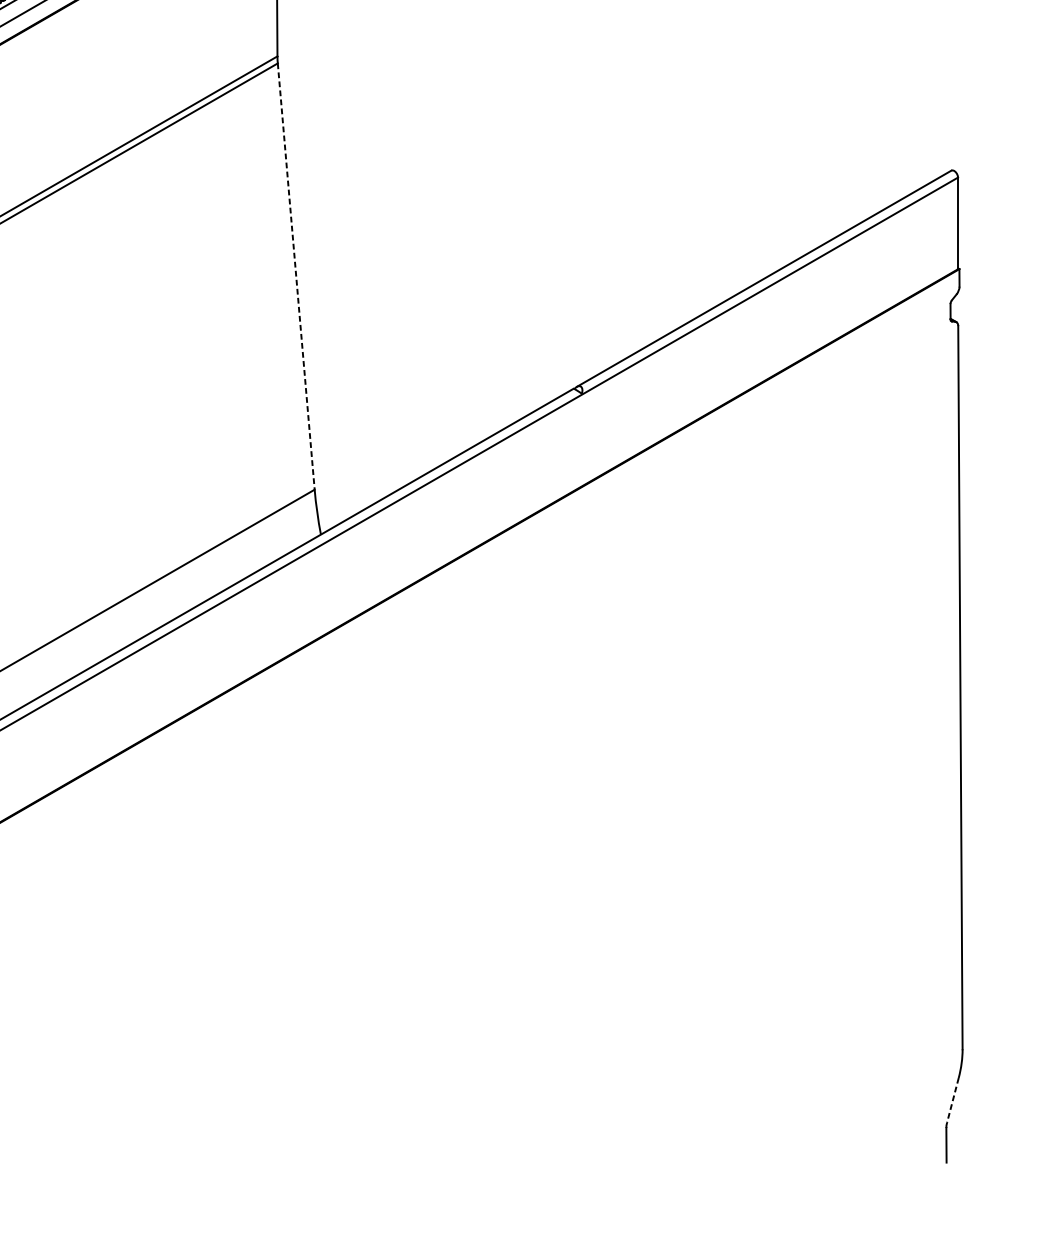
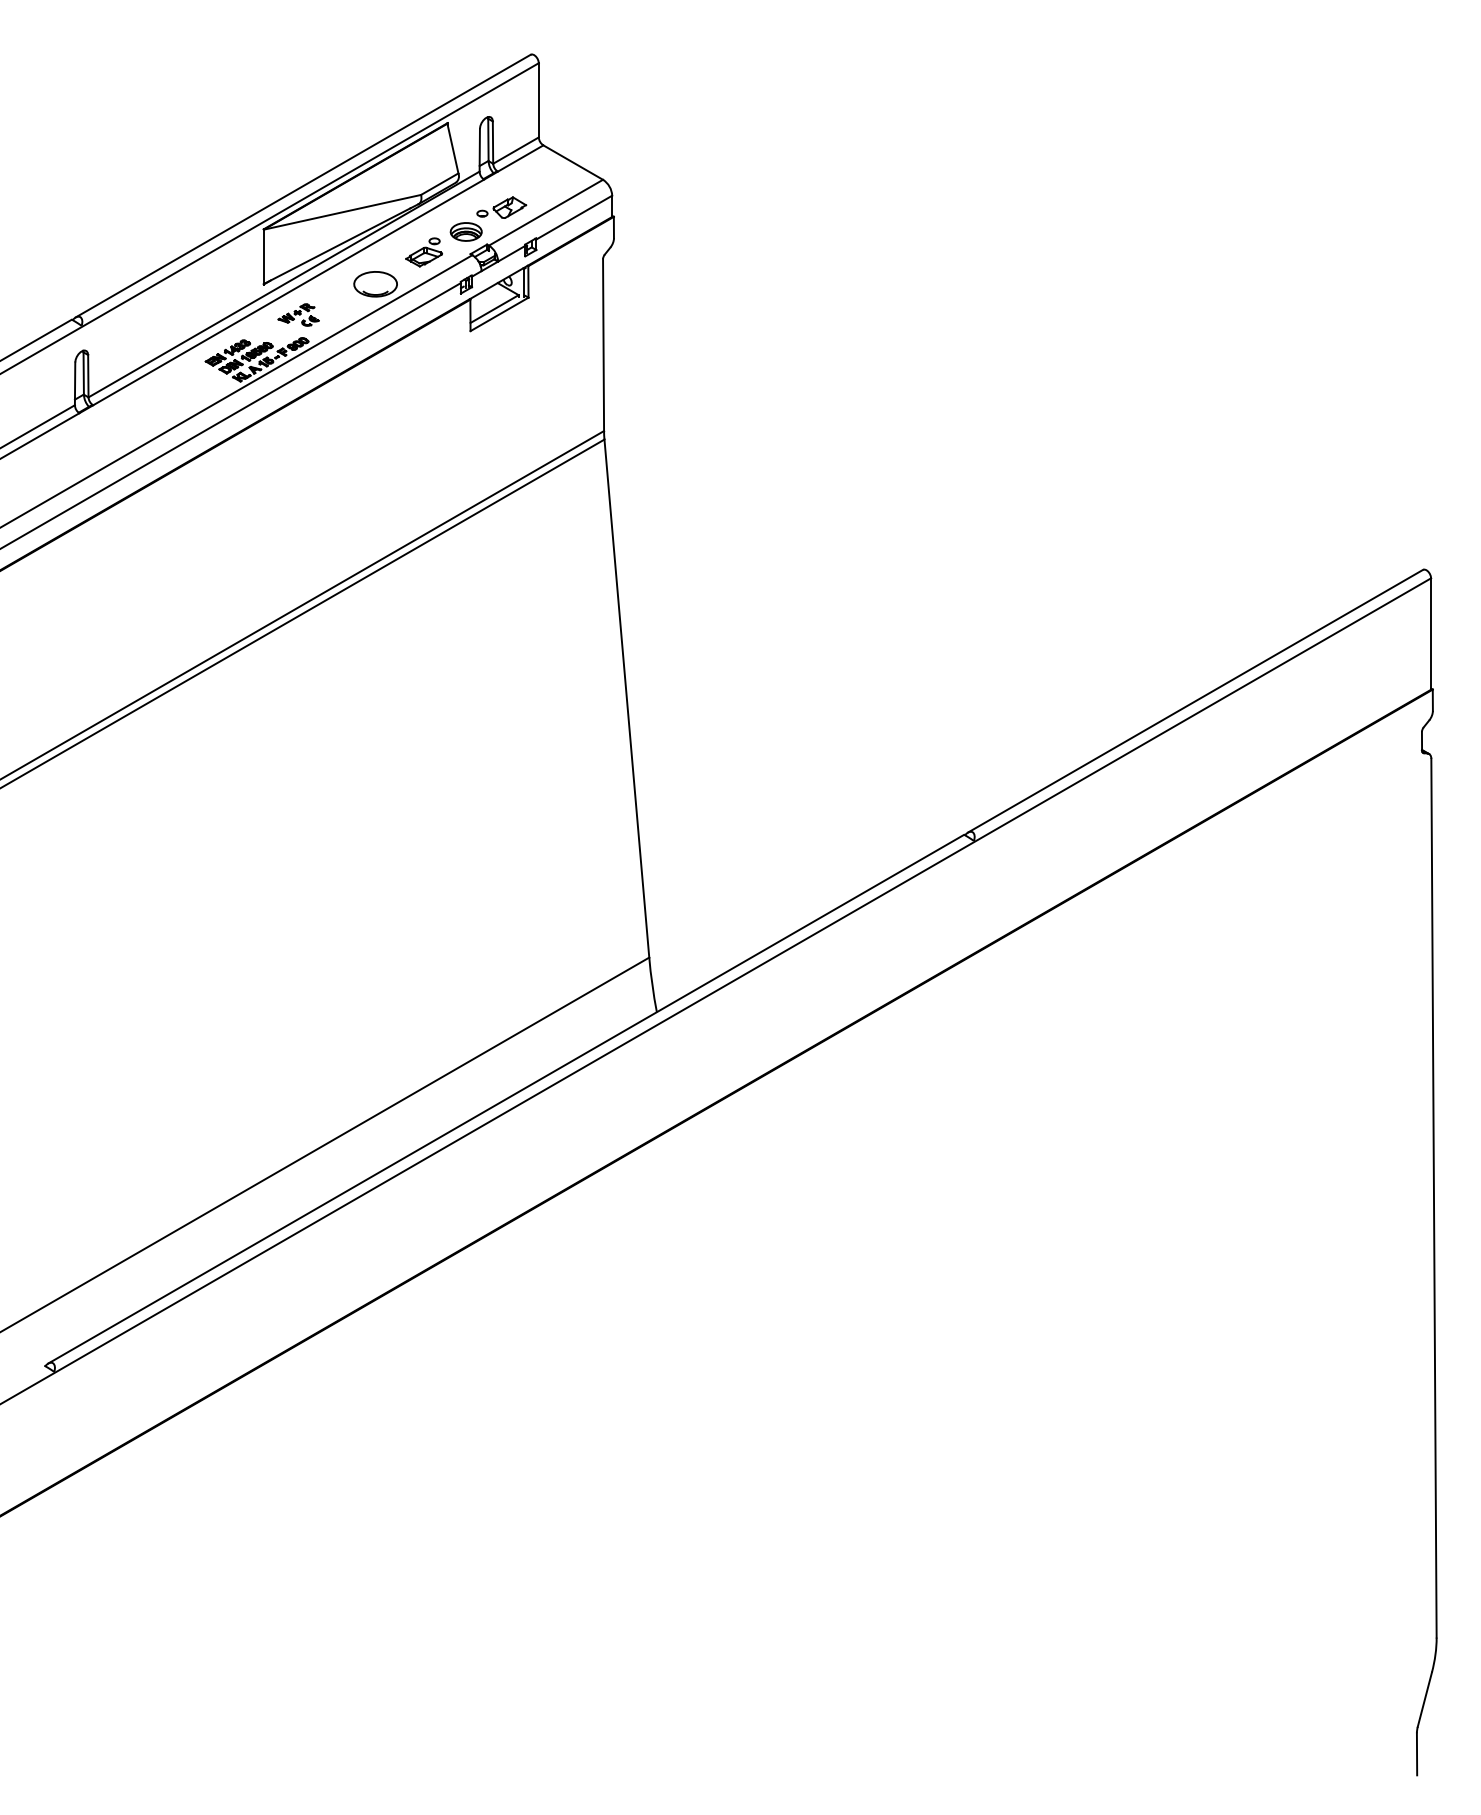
line: (295, 276) -> (626, 698), dashed -> solid
line: (952, 1101) -> (1424, 1700), dashed -> solid

